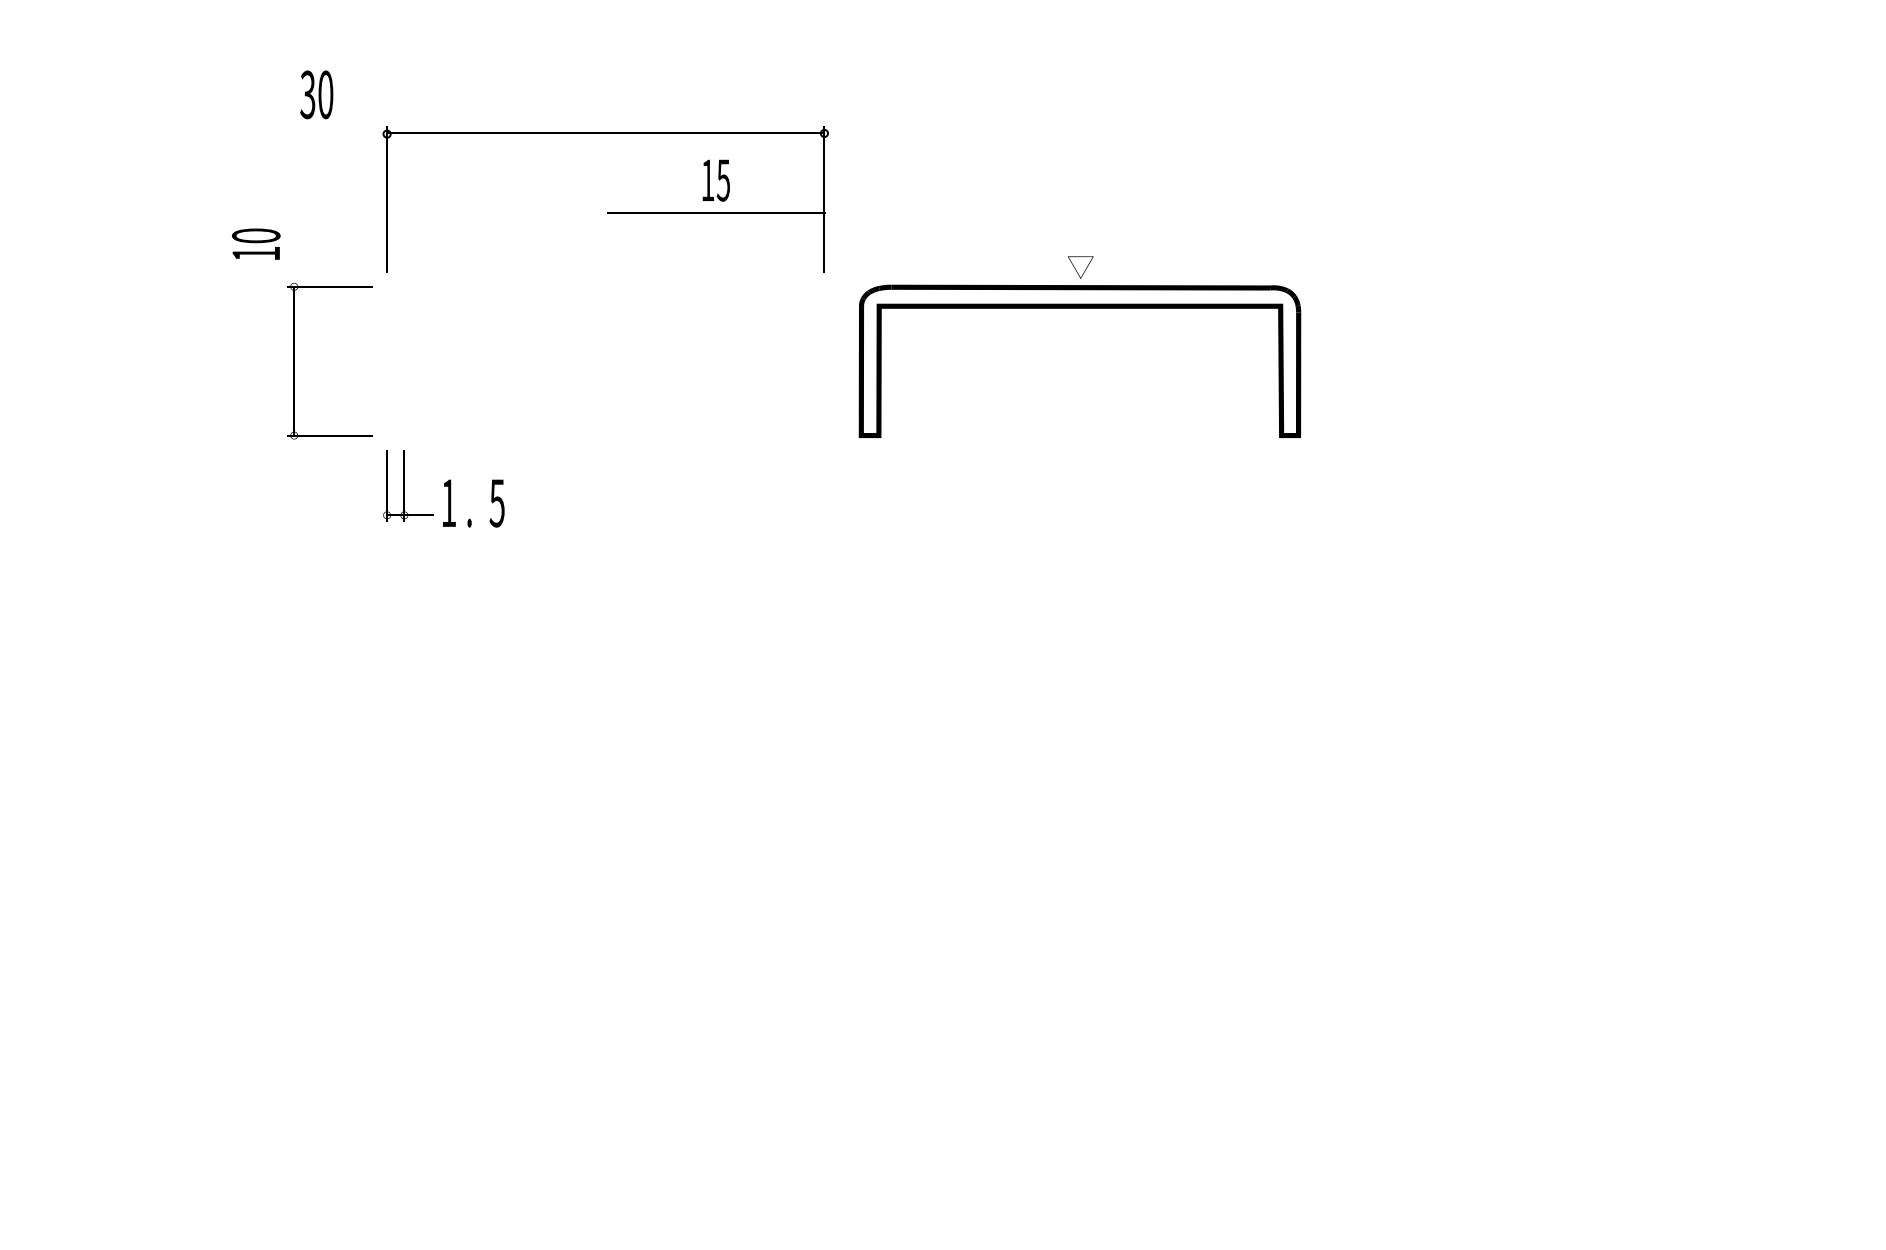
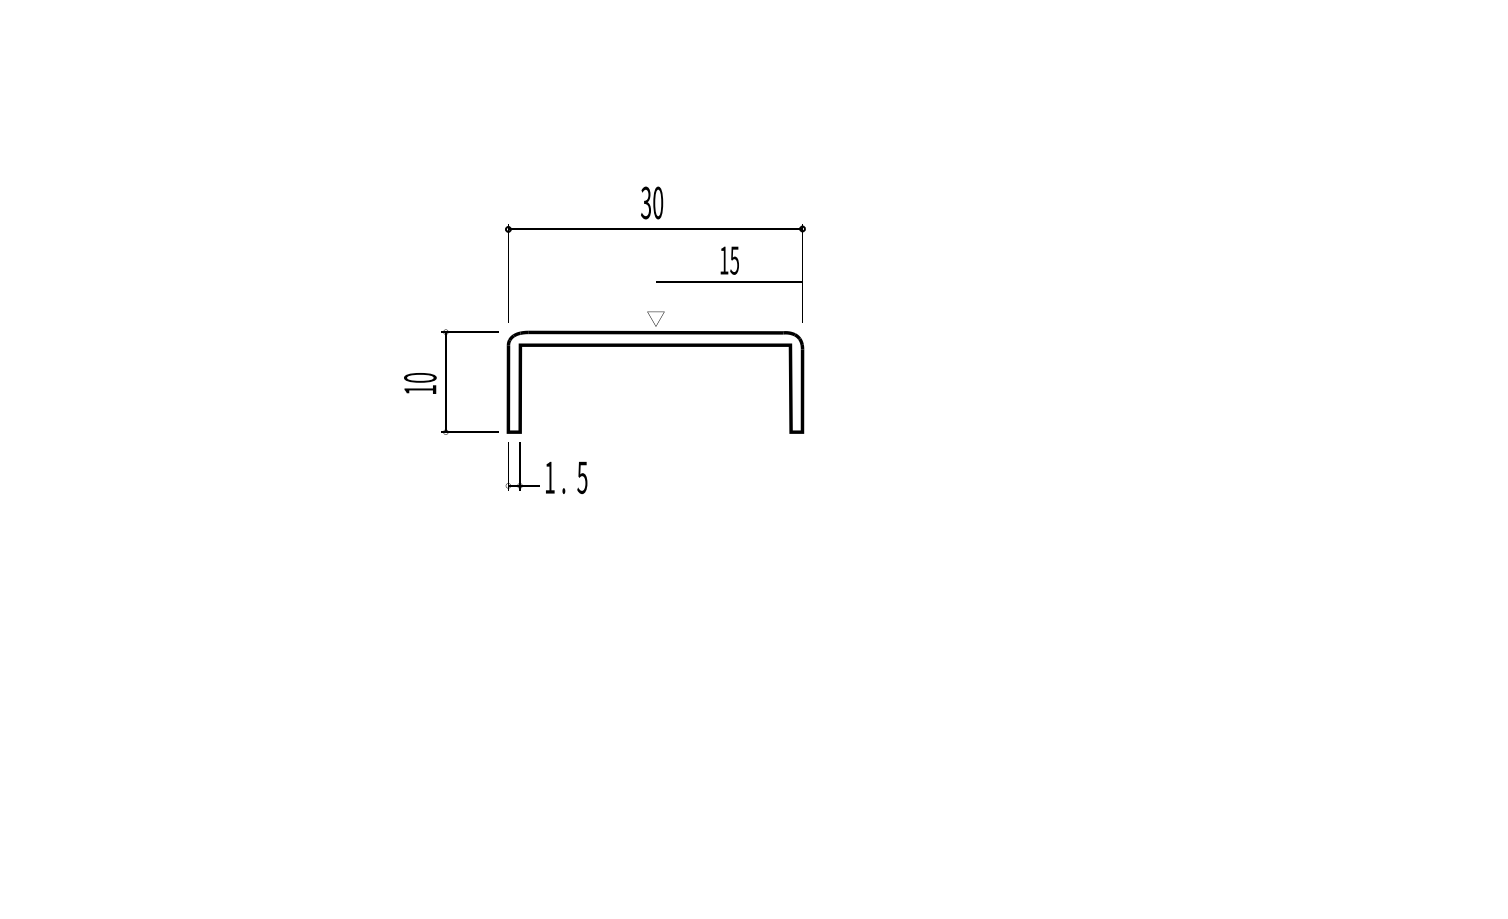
text: (317, 94) -> (652, 202), moved
text: (256, 244) -> (420, 383), moved
part: (1080, 308) -> (655, 346), moved

